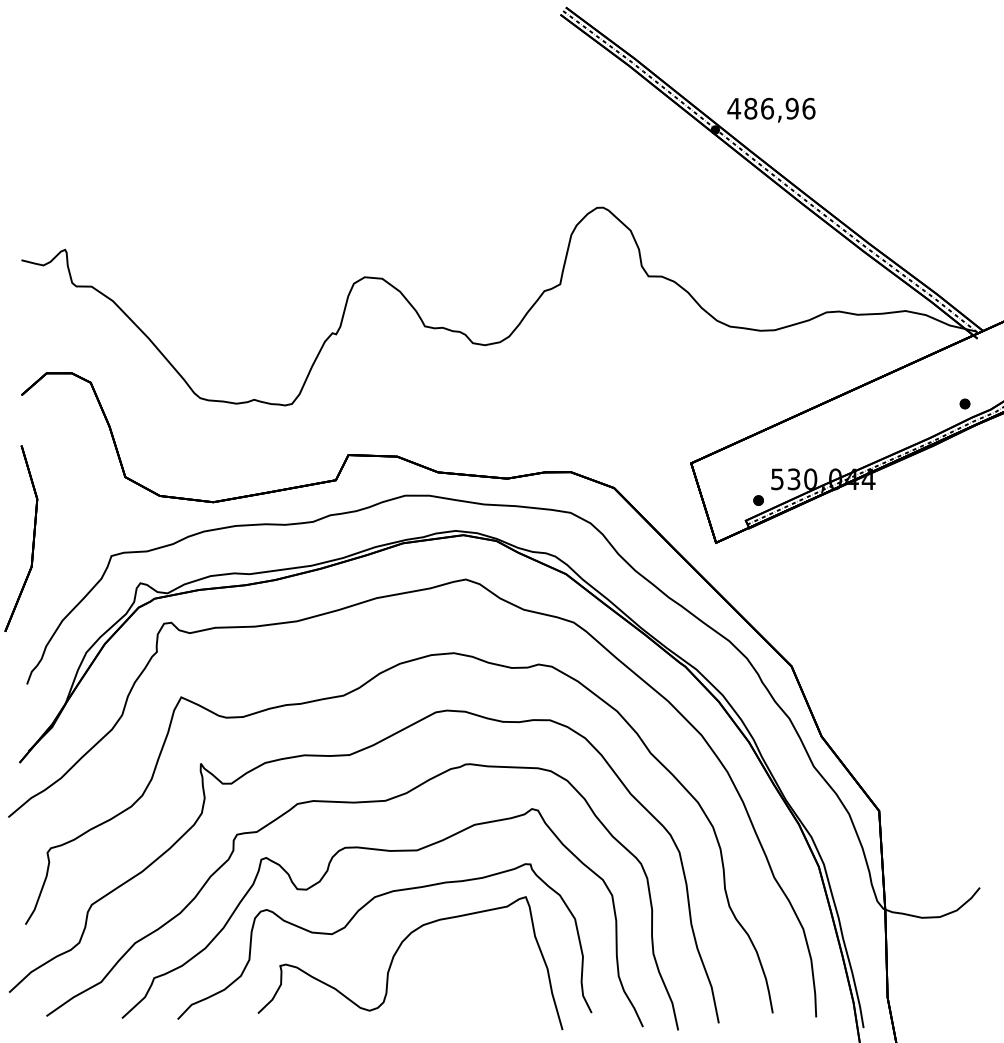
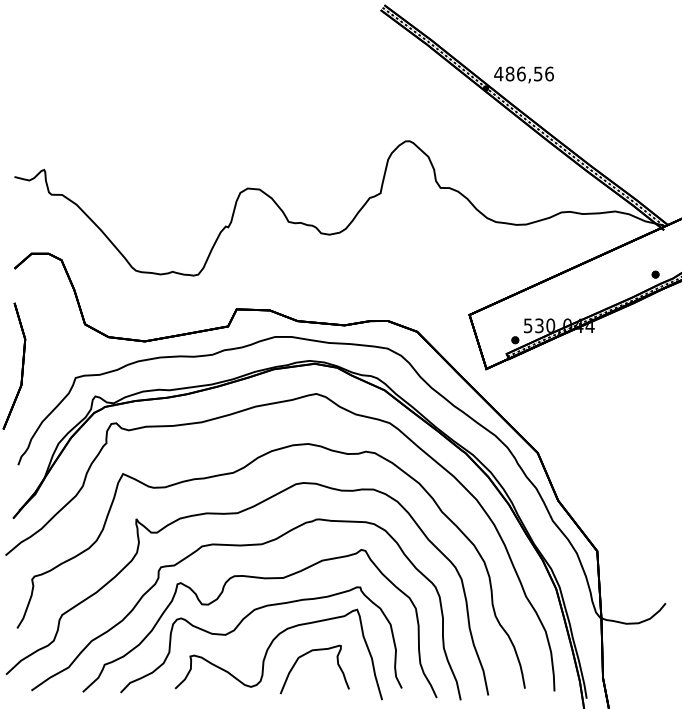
text: (791, 107) -> (537, 73), 486,96 -> 486,56
curve: (449, 964) -> (305, 655), added

